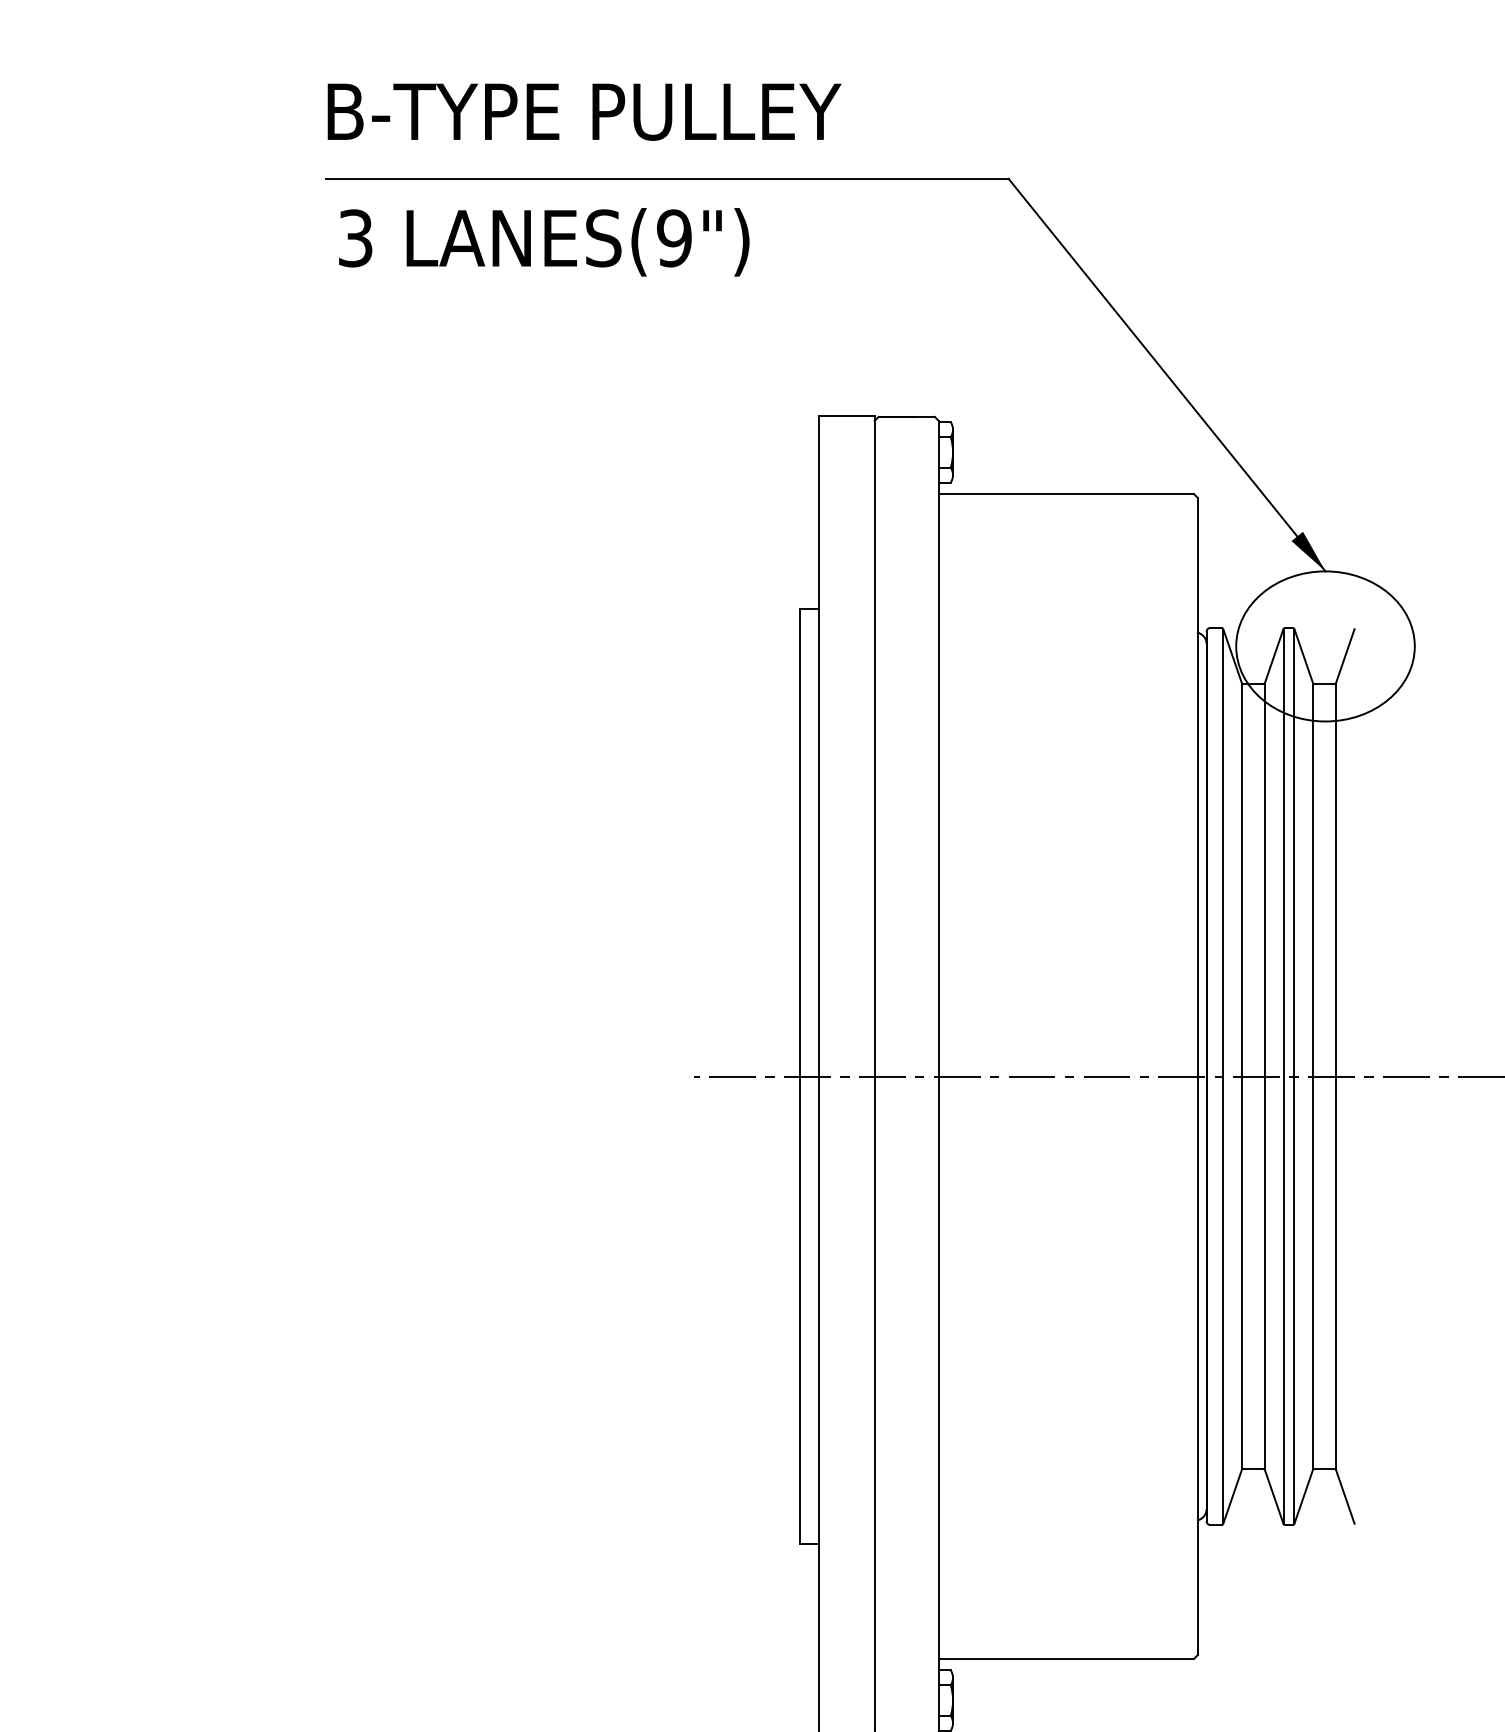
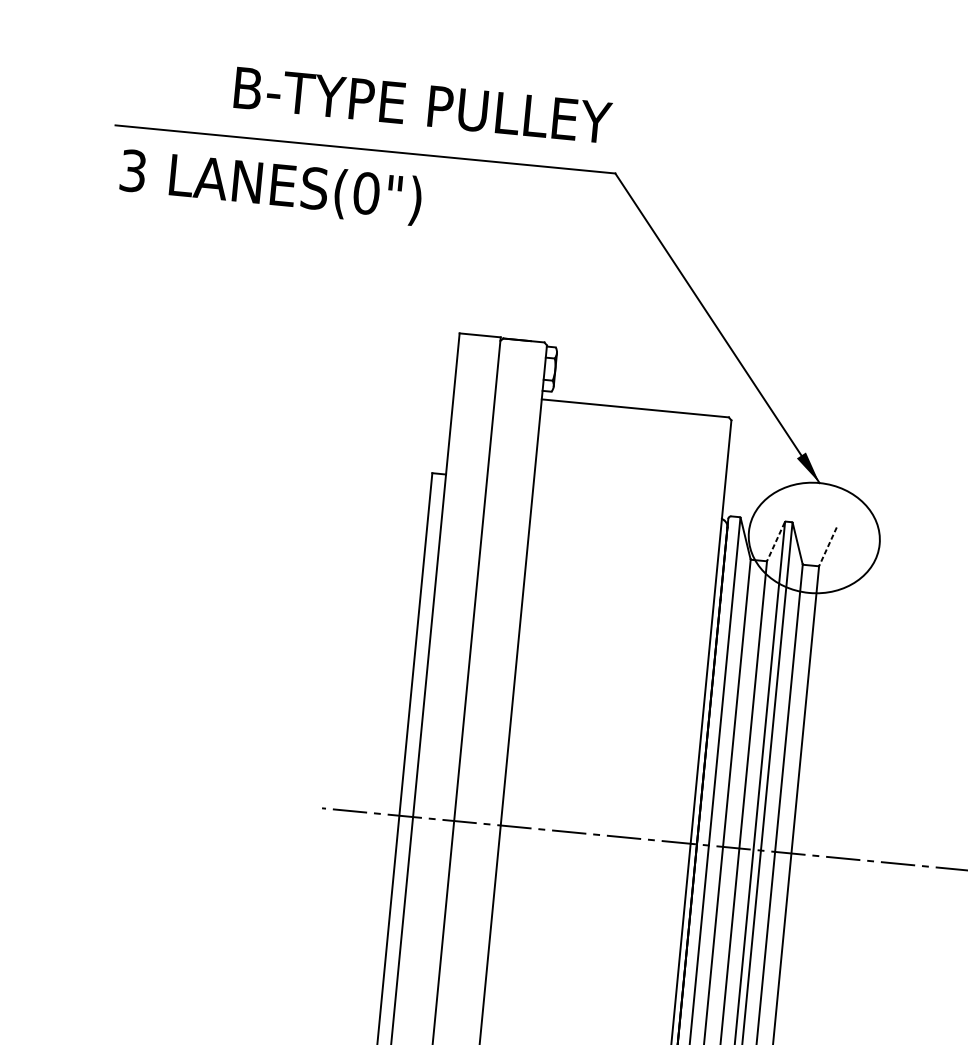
text: (584, 111) -> (423, 105), moved
text: (674, 238) -> (366, 193), LANES(9") -> LANES(0")
line: (1274, 656) -> (776, 541), solid -> dashed
line: (1345, 656) -> (828, 546), solid -> dashed

